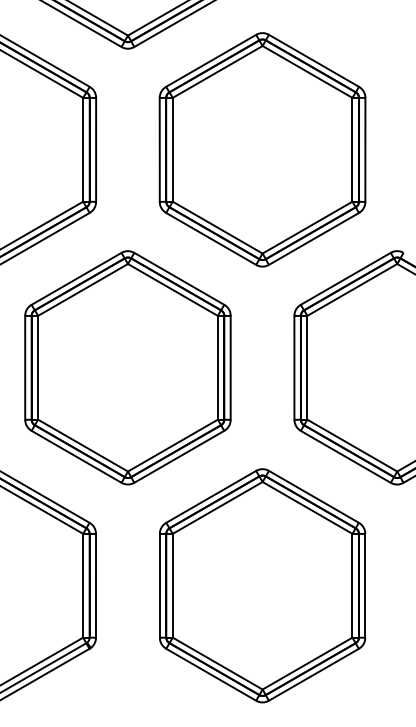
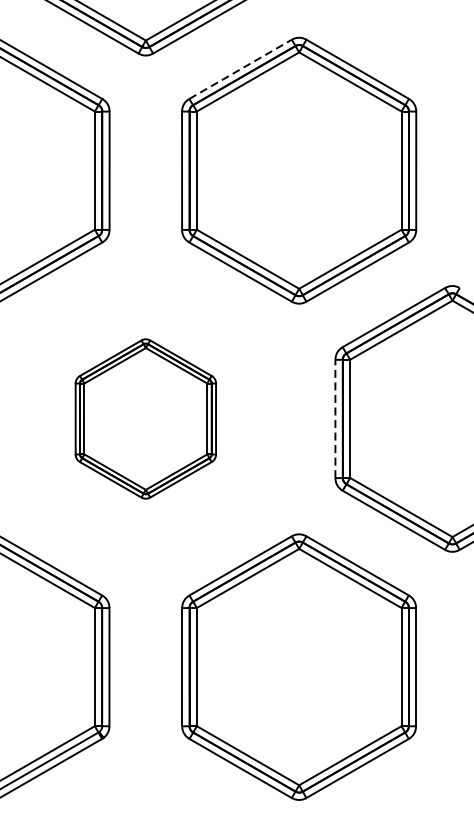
line: (211, 60) -> (240, 68), solid -> dashed
part: (127, 367) -> (145, 418), size x0.6
line: (294, 367) -> (335, 418), solid -> dashed

